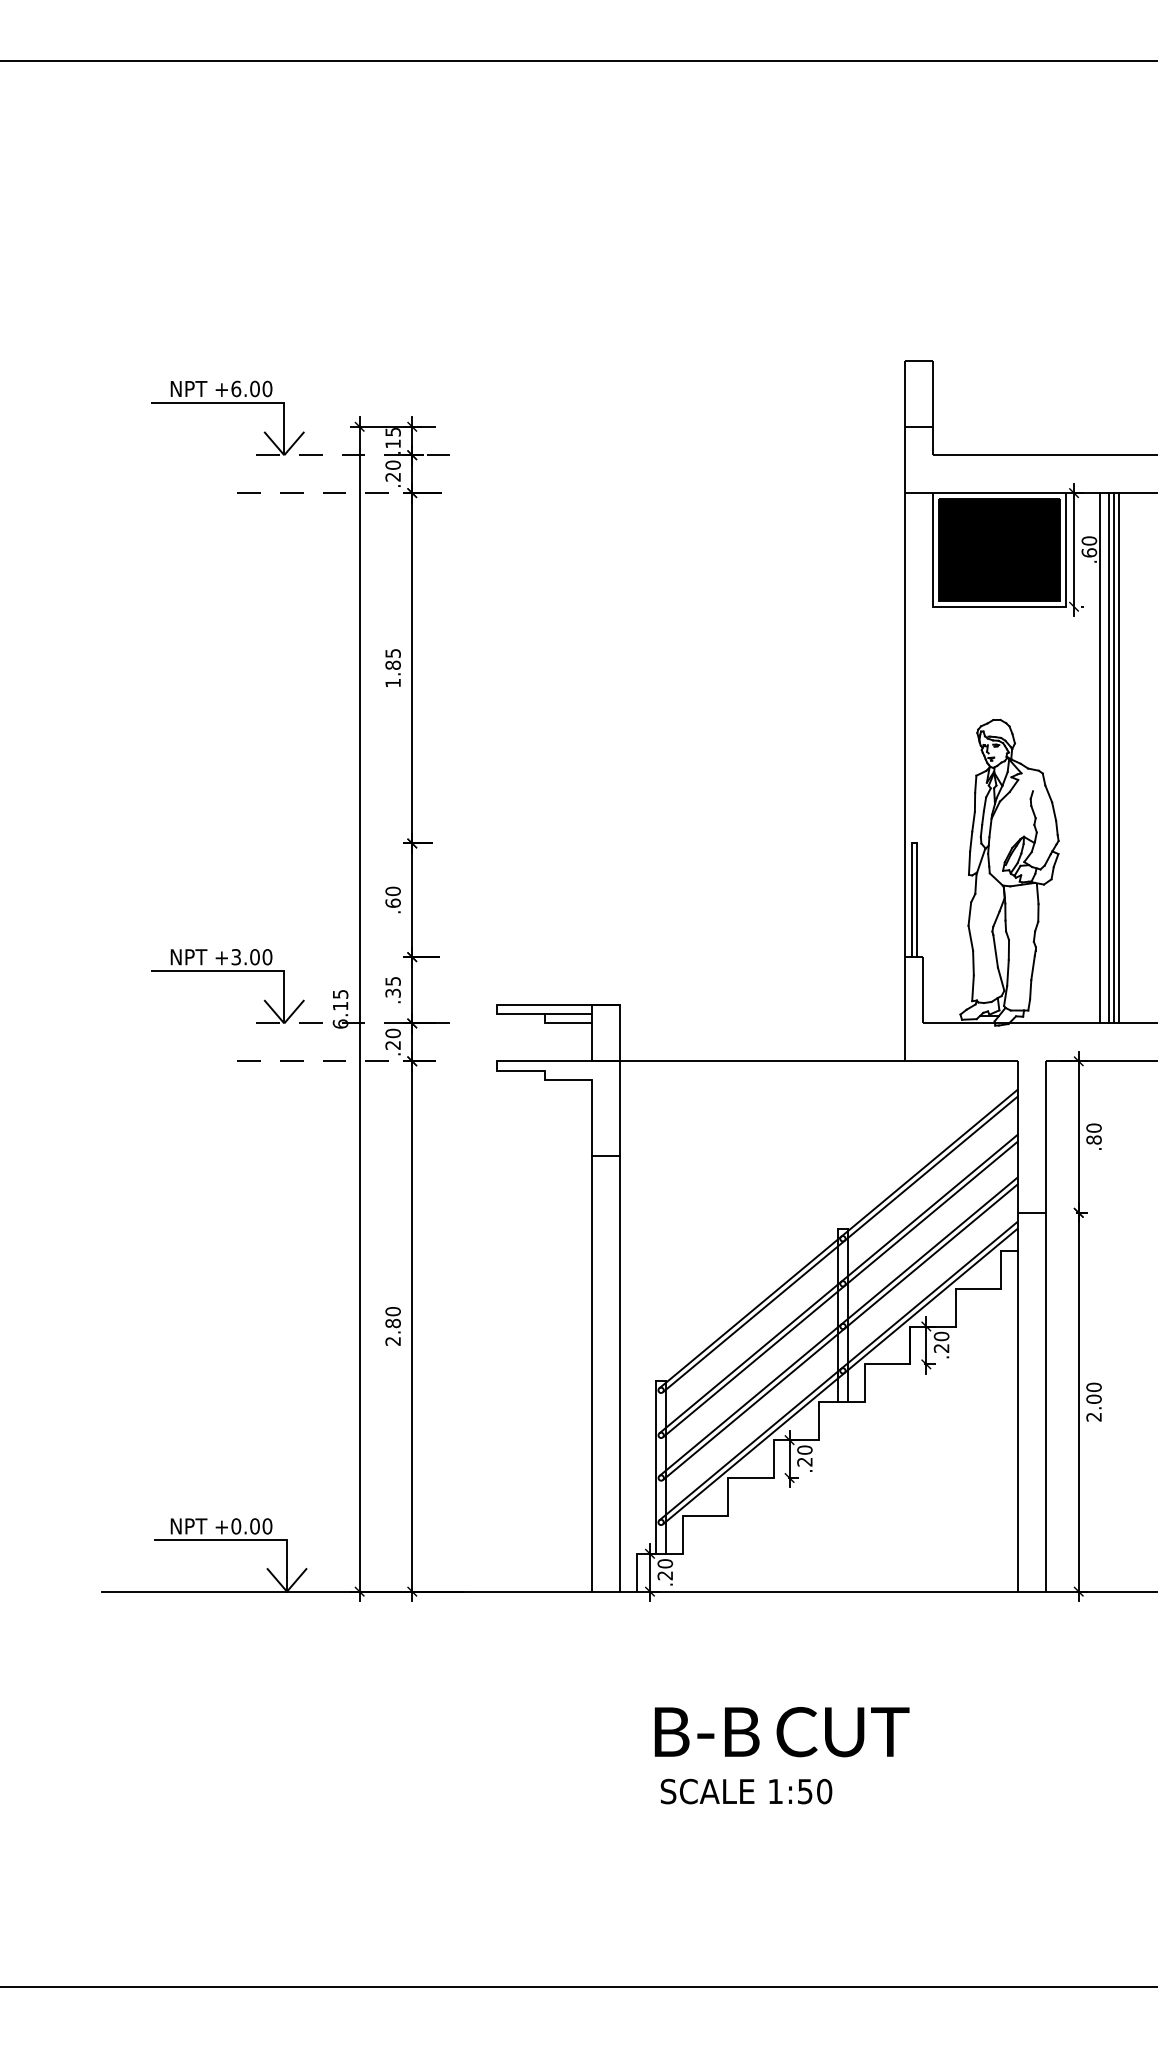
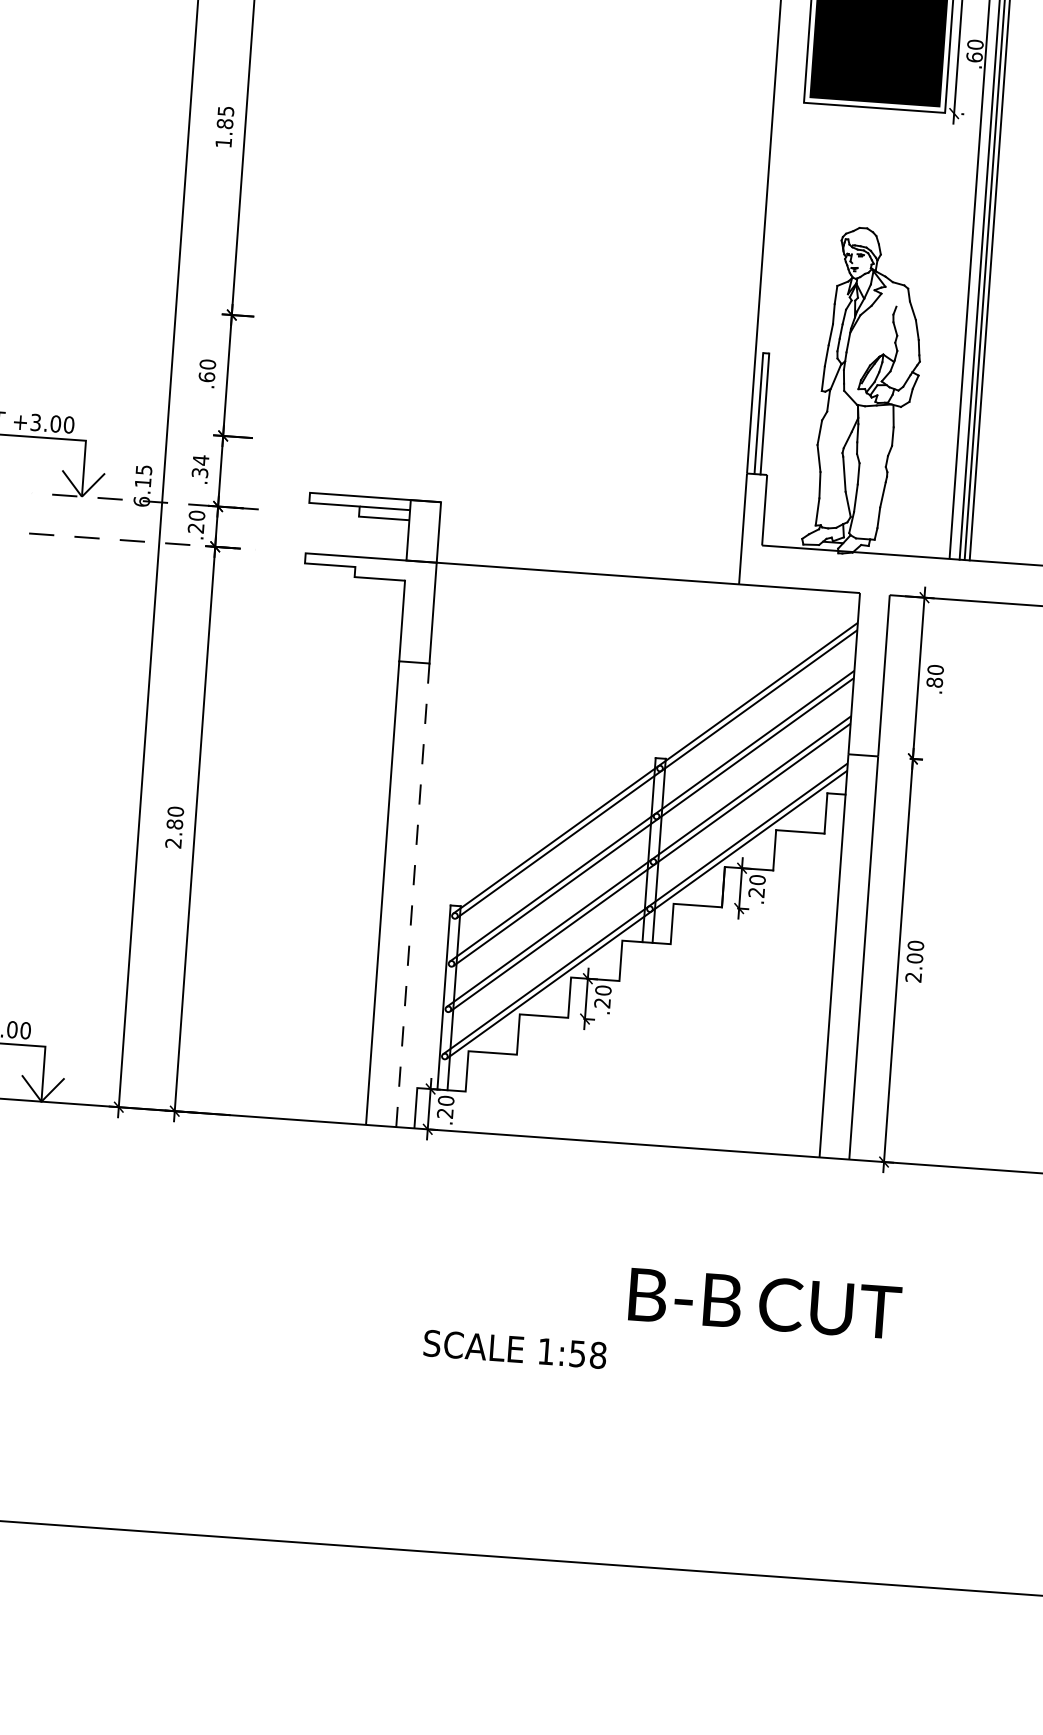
text: (392, 981) -> (200, 460), .35 -> .34
line: (620, 1373) -> (413, 894), solid -> dashed
text: (781, 1732) -> (764, 1304), moved
text: (824, 1791) -> (598, 1355), 1:50 -> 1:58

